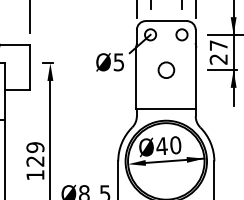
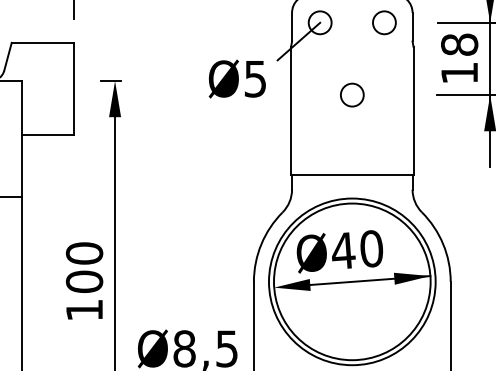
text: (218, 52) -> (459, 58), 27 -> 18
circle: (165, 69) -> (350, 93), size x0.71
text: (35, 154) -> (84, 267), 129 -> 100

